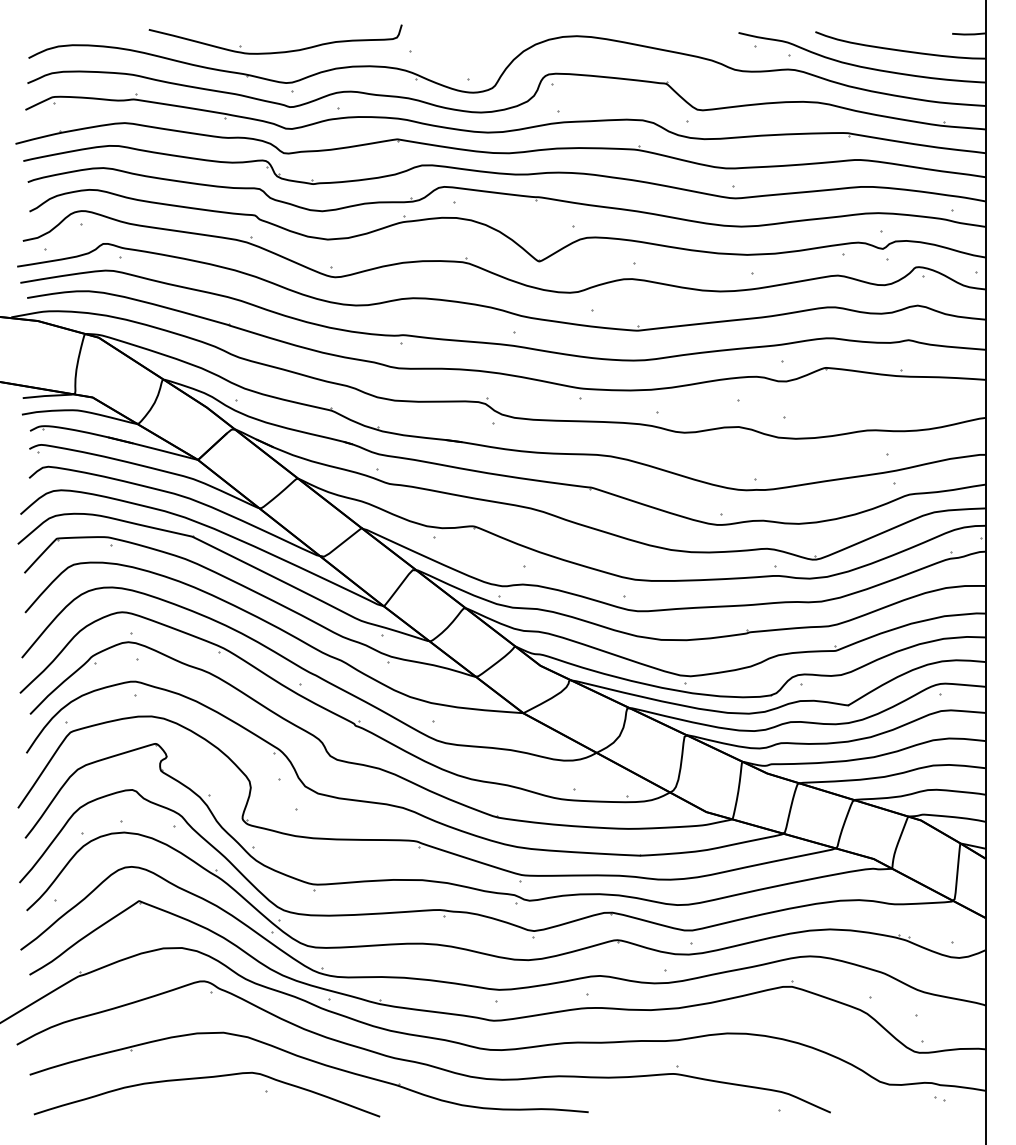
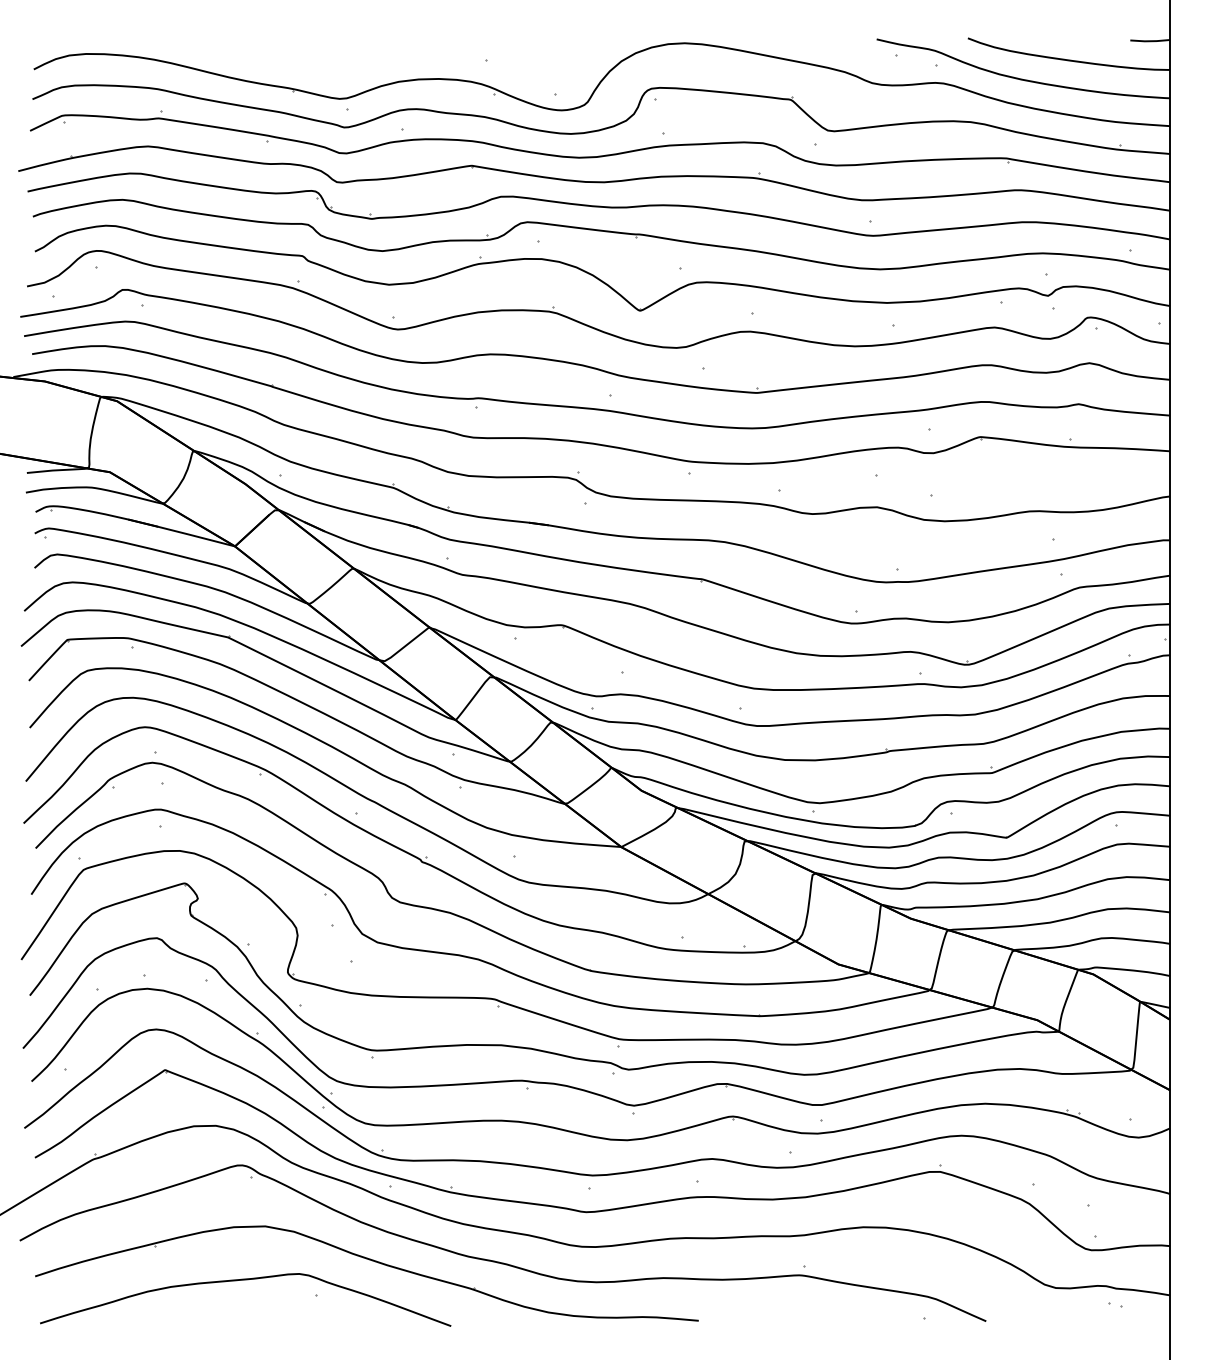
part: (279, 51) -> (331, 61), removed

